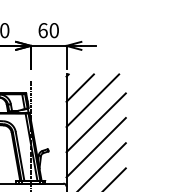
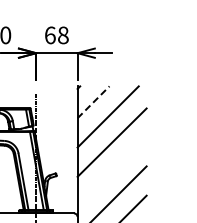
text: (54, 30) -> (63, 35), 60 -> 68
line: (80, 88) -> (93, 102), solid -> dashed
line: (95, 147) -> (111, 171), removed

